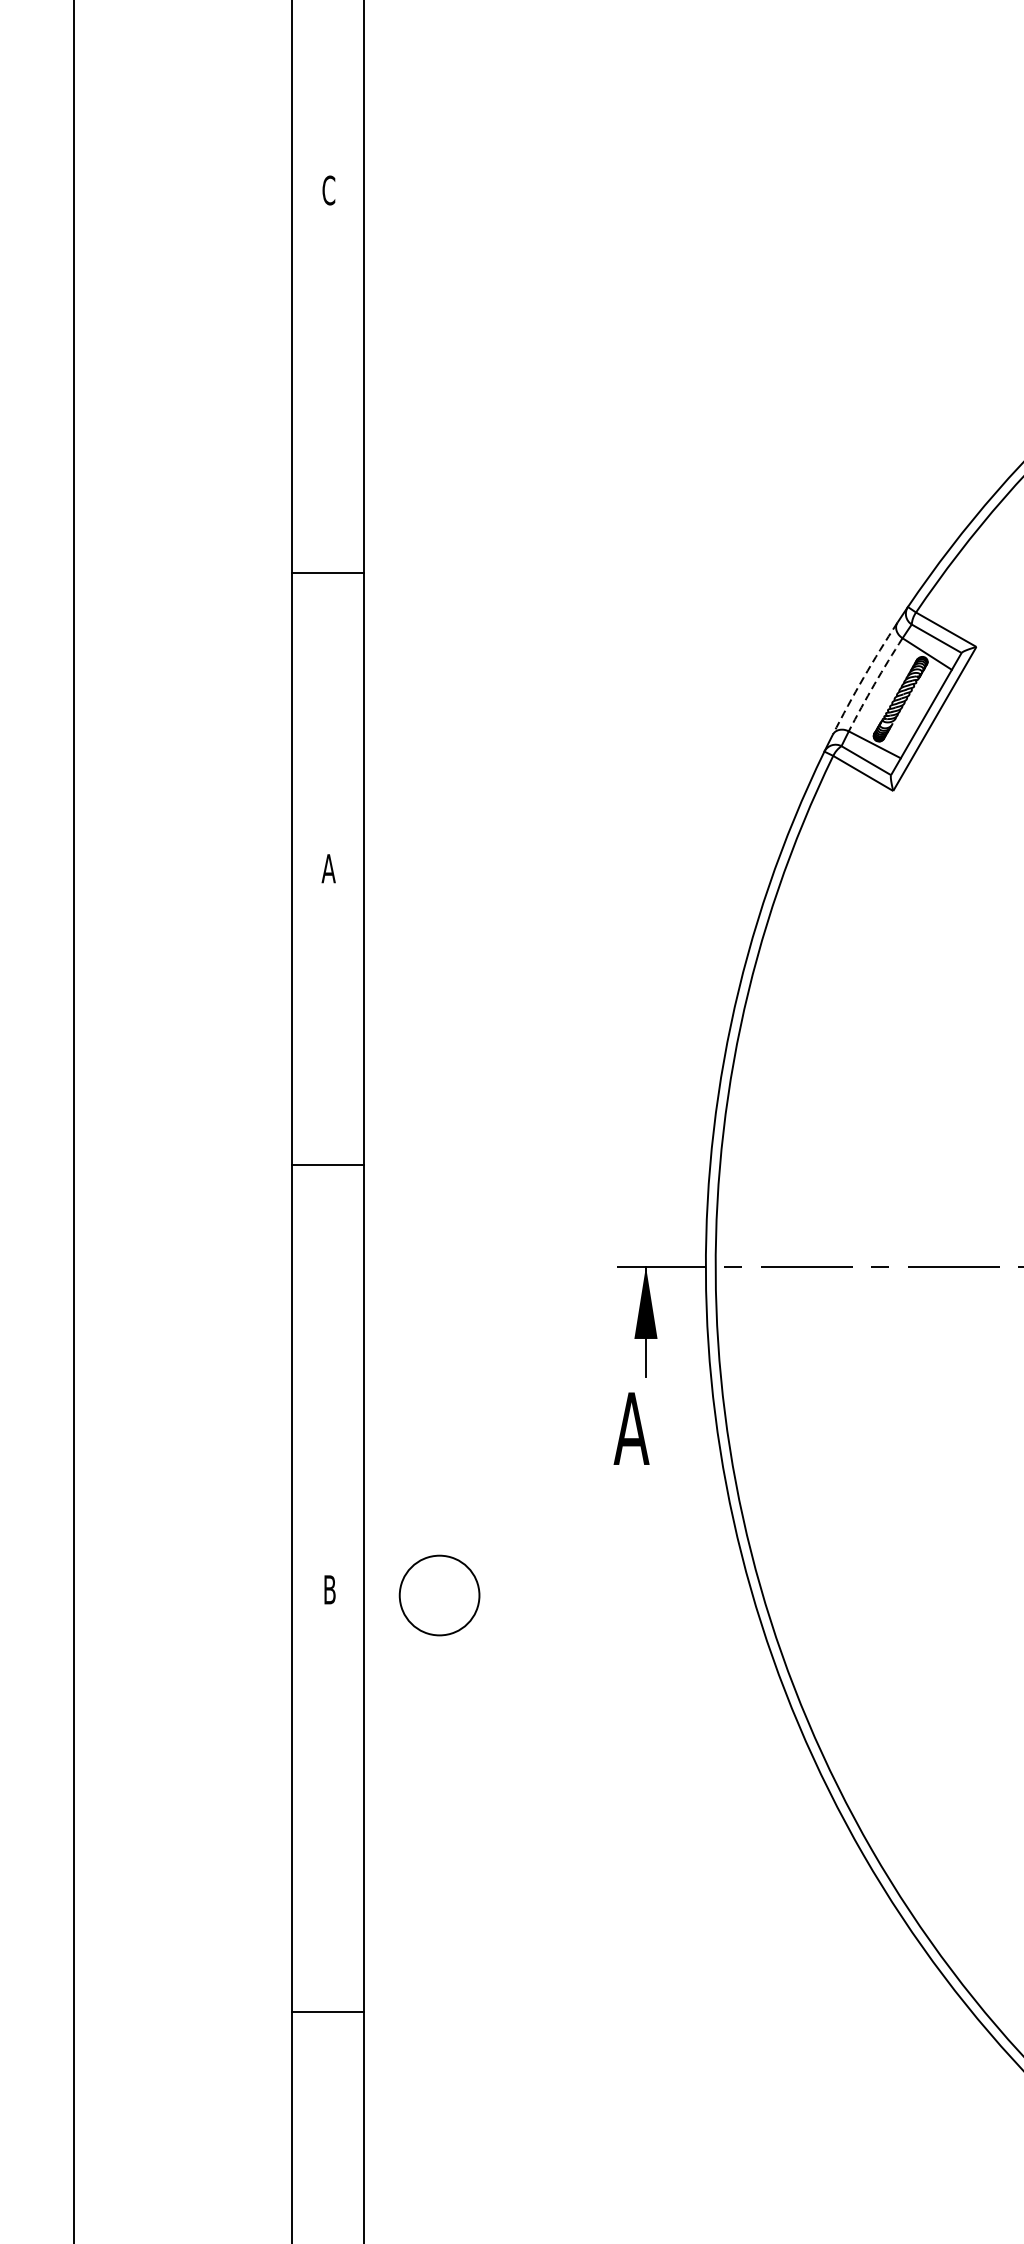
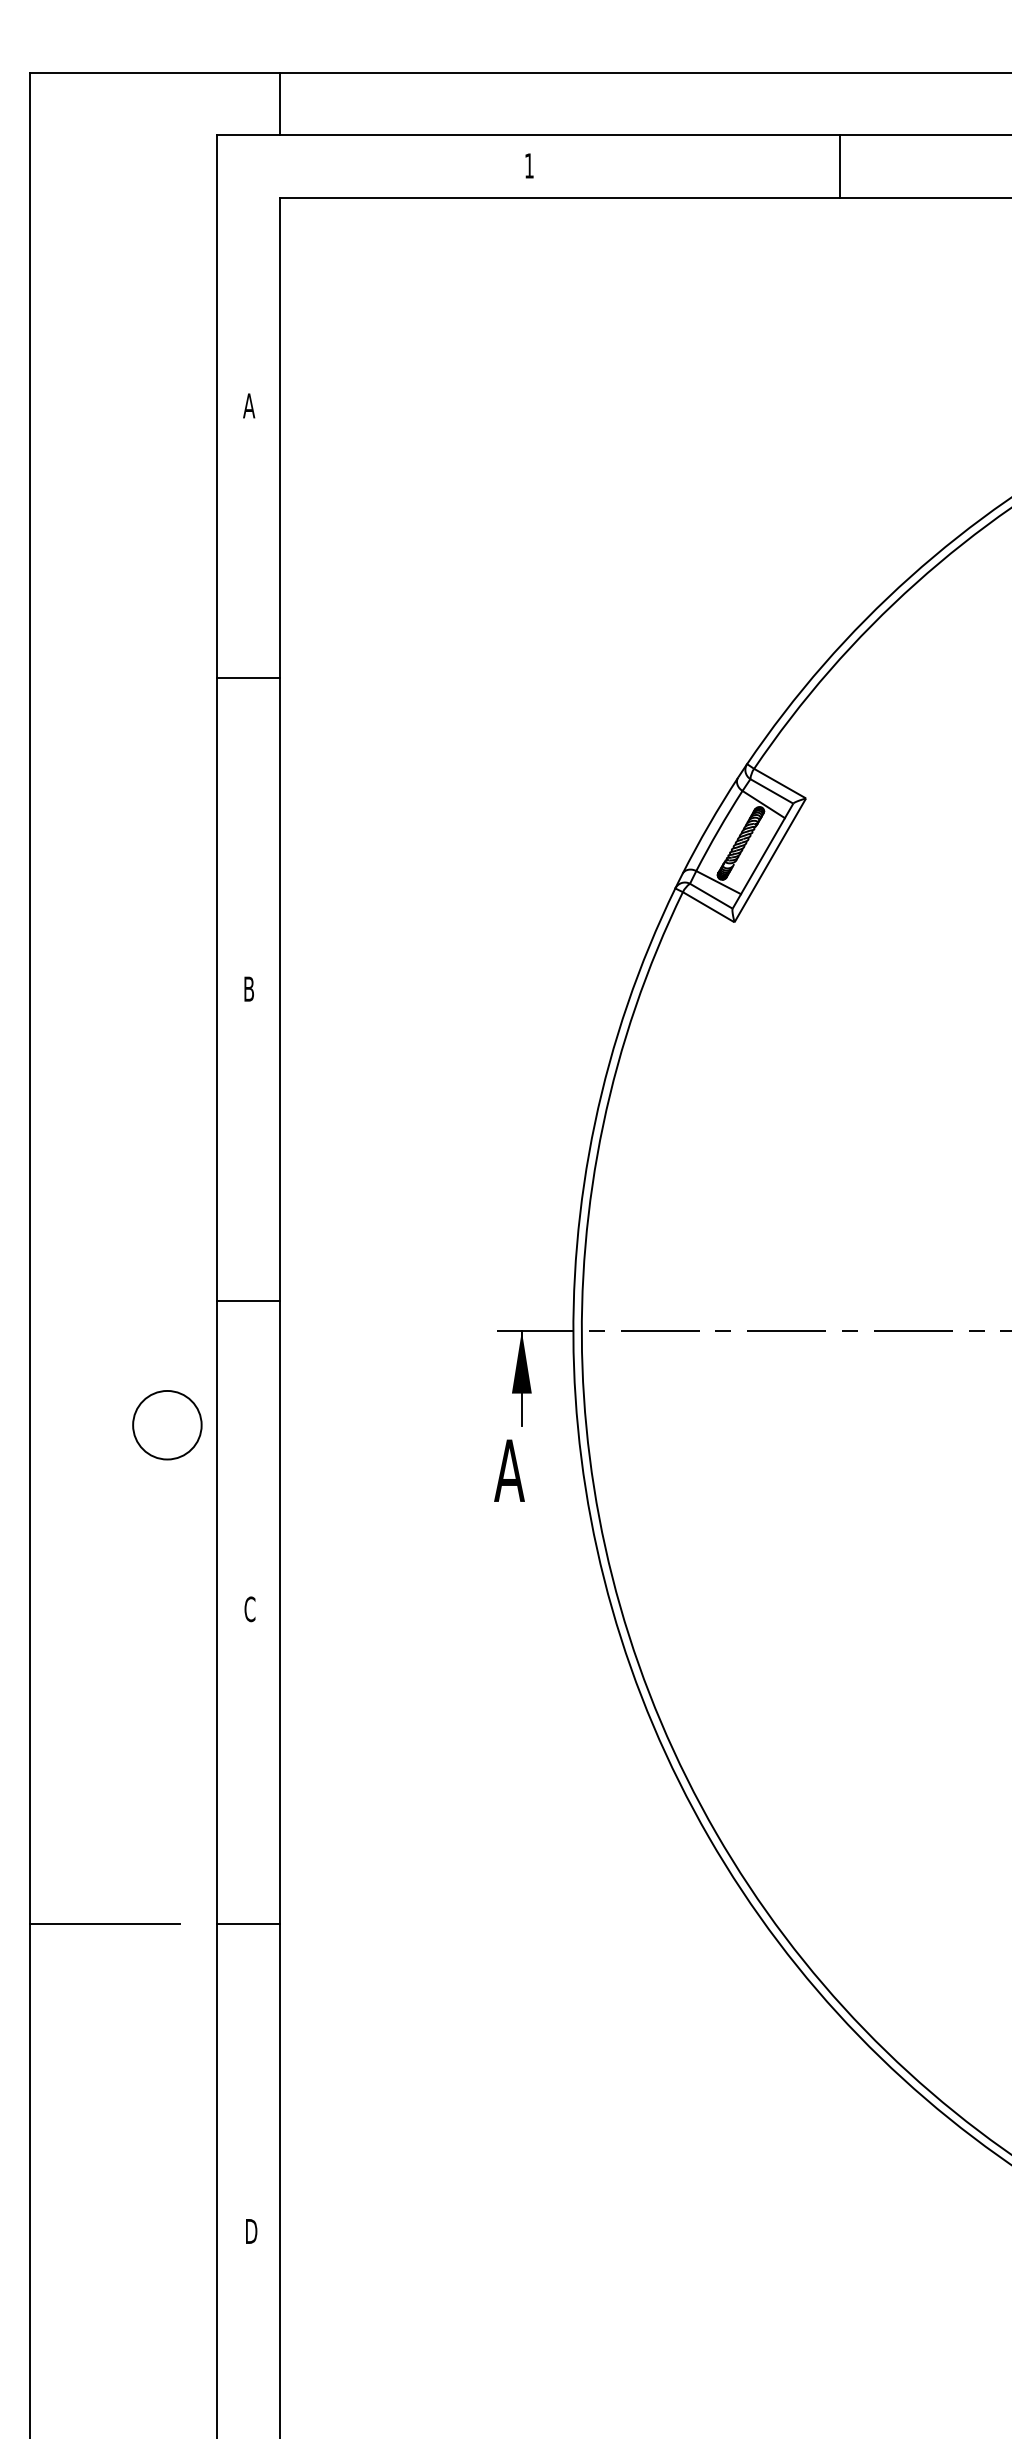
text: (329, 190) -> (249, 405), C -> A
line: (328, 572) -> (248, 677), moved
arc: (864, 678) -> (709, 825), dashed -> solid
arc: (874, 684) -> (718, 830), dashed -> solid
text: (329, 867) -> (249, 988), A -> B
line: (328, 1164) -> (248, 1300), moved
text: (329, 1590) -> (249, 1609), B -> C
circle: (439, 1595) -> (167, 1425), moved
line: (160, 1955) -> (104, 1923), added
line: (328, 2012) -> (248, 1923), moved

